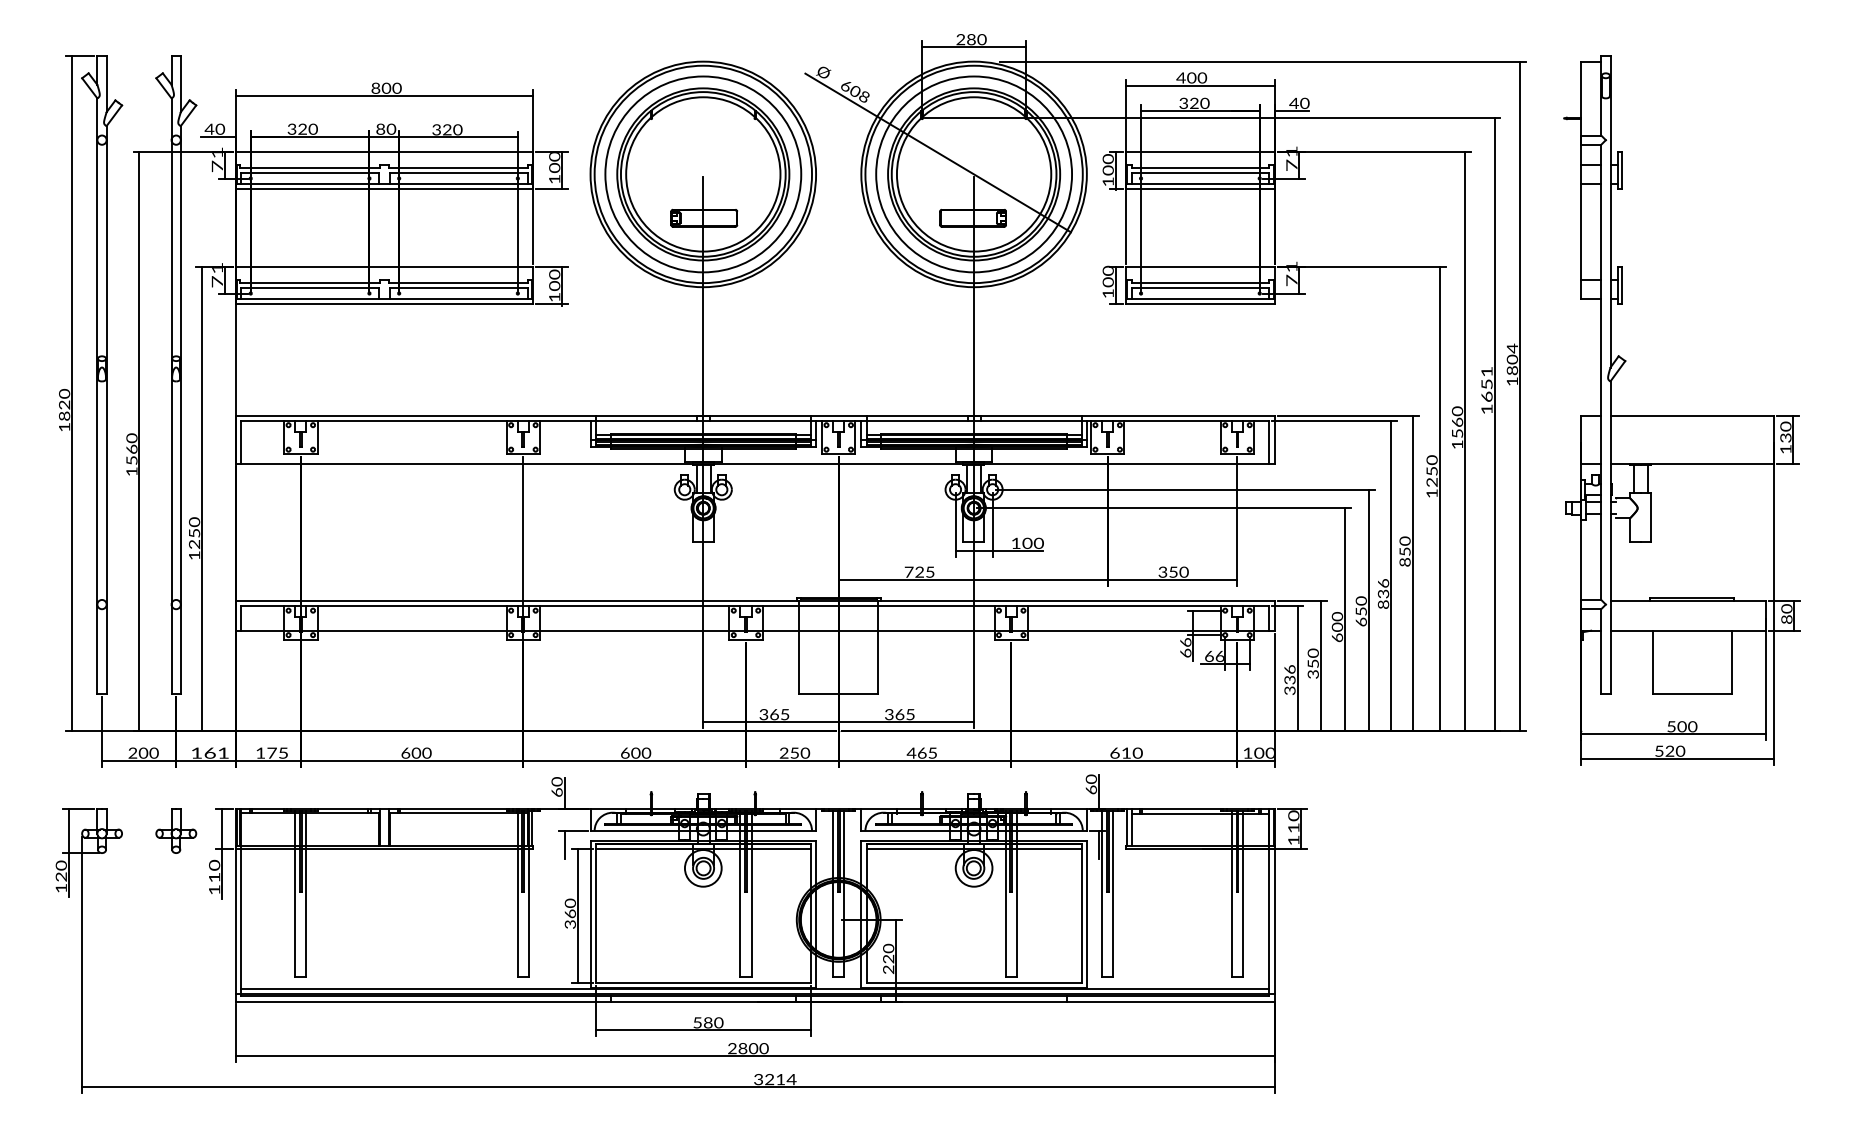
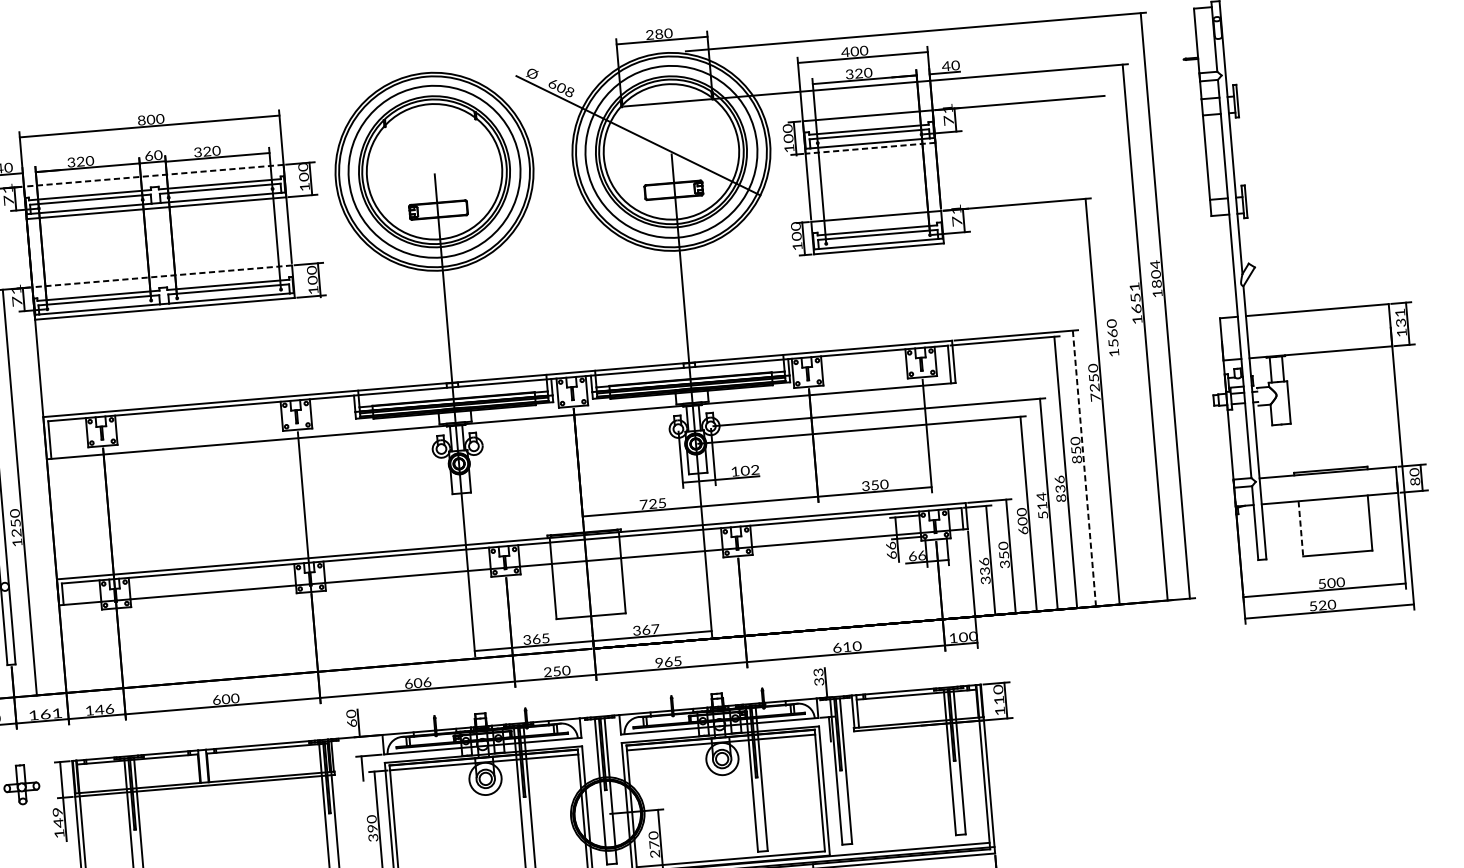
text: (380, 128) -> (148, 155), 80 -> 60
line: (383, 152) -> (153, 176), solid -> dashed
line: (1199, 189) -> (869, 148), solid -> dashed
line: (383, 267) -> (161, 276), solid -> dashed
text: (1785, 426) -> (1399, 312), 130 -> 131
line: (1465, 441) -> (1121, 349), removed
text: (1431, 493) -> (1095, 397), 1250 -> 7250
text: (1038, 543) -> (754, 470), 100 -> 102
line: (1412, 573) -> (1084, 468), solid -> dashed
text: (1360, 611) -> (1041, 505), 650 -> 514
line: (1652, 662) -> (1300, 529), solid -> dashed
text: (910, 714) -> (655, 629), 365 -> 367
text: (277, 752) -> (104, 708), 175 -> 146
text: (646, 752) -> (427, 681), 600 -> 606
text: (911, 752) -> (659, 662), 465 -> 965
text: (1090, 784) -> (818, 677), 60 -> 33
text: (214, 871) -> (58, 817), 110 -> 149
text: (569, 913) -> (371, 828), 360 -> 390
text: (888, 958) -> (654, 844), 220 -> 270

